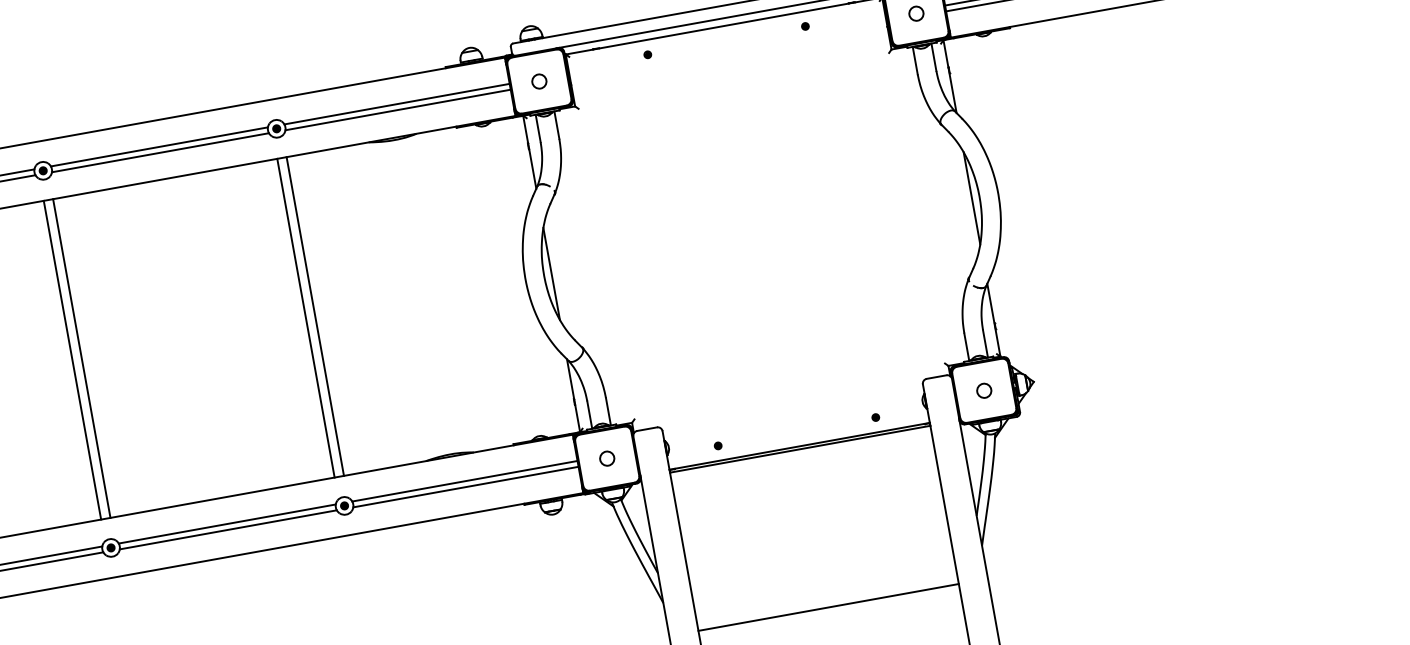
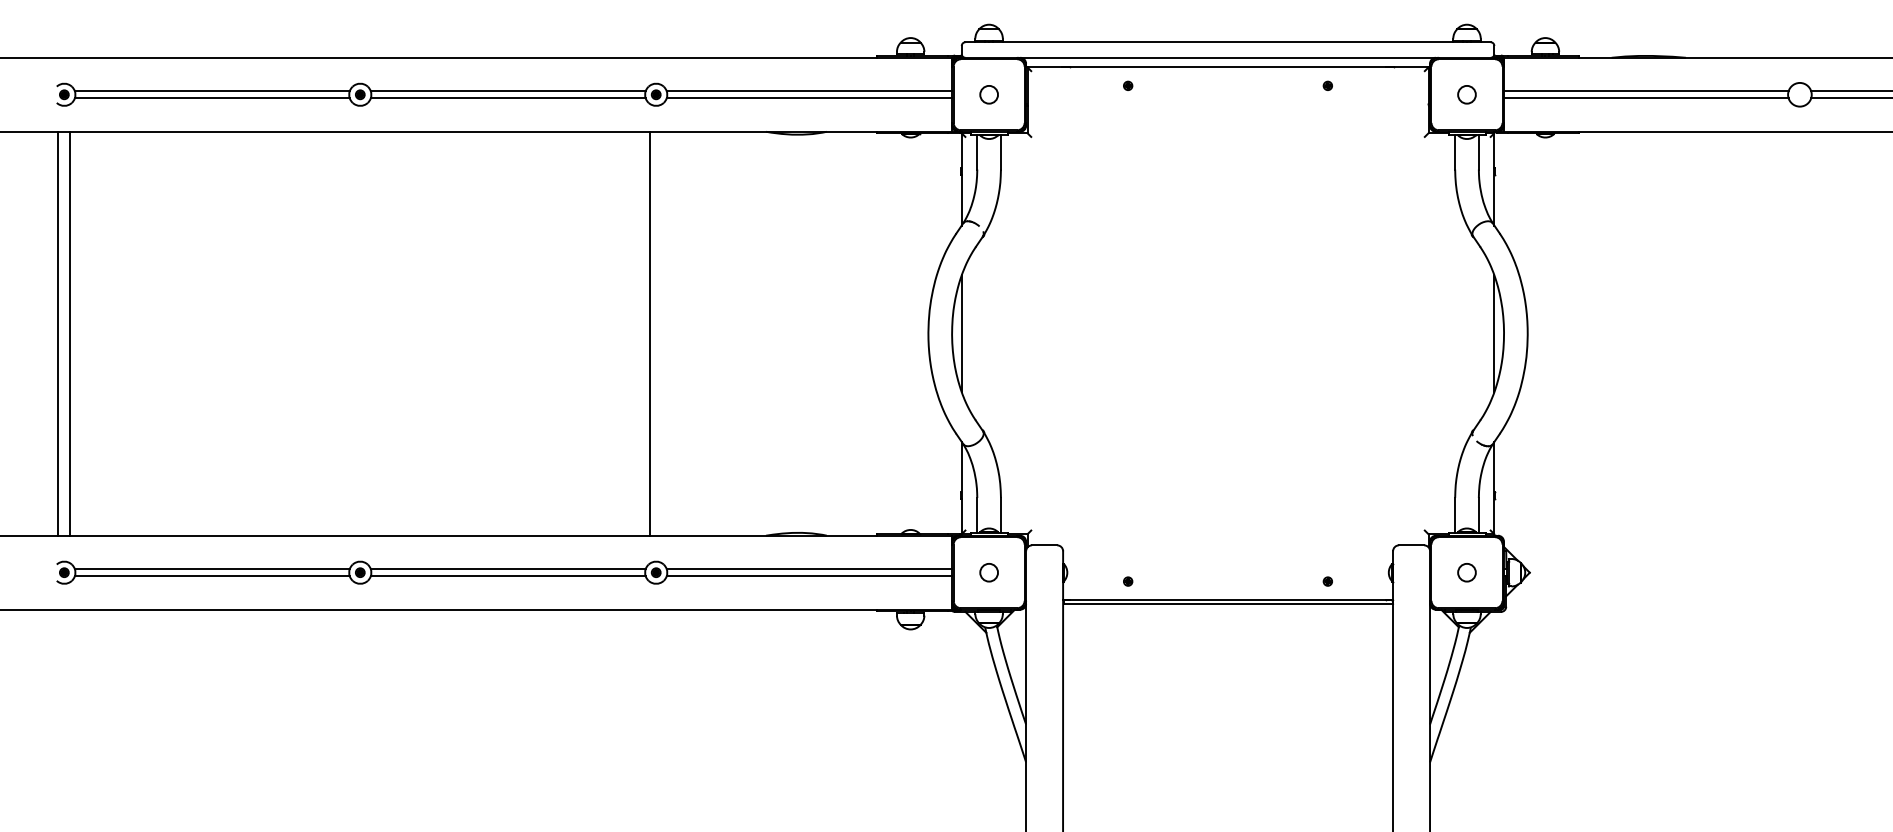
line: (315, 316) -> (662, 333), removed
line: (82, 358) -> (366, 333), removed
line: (72, 360) -> (354, 333), removed
line: (829, 607) -> (1228, 804), removed

